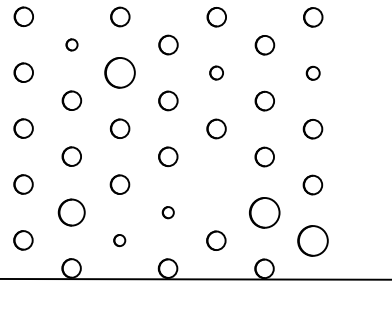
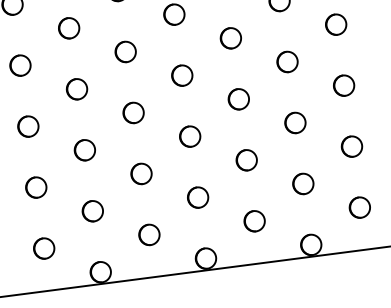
part: (71, 44) -> (68, 27), size x1.67
part: (120, 72) -> (125, 51), size x0.62
part: (216, 72) -> (230, 37), size x1.43
part: (313, 73) -> (336, 24), size x1.43
part: (216, 184) -> (246, 159), added
part: (71, 212) -> (92, 211), size x0.71
part: (168, 212) -> (198, 197), size x1.67
part: (264, 212) -> (303, 183), size x0.62
part: (119, 240) -> (148, 234), size x1.67
part: (312, 240) -> (359, 207), size x0.62

